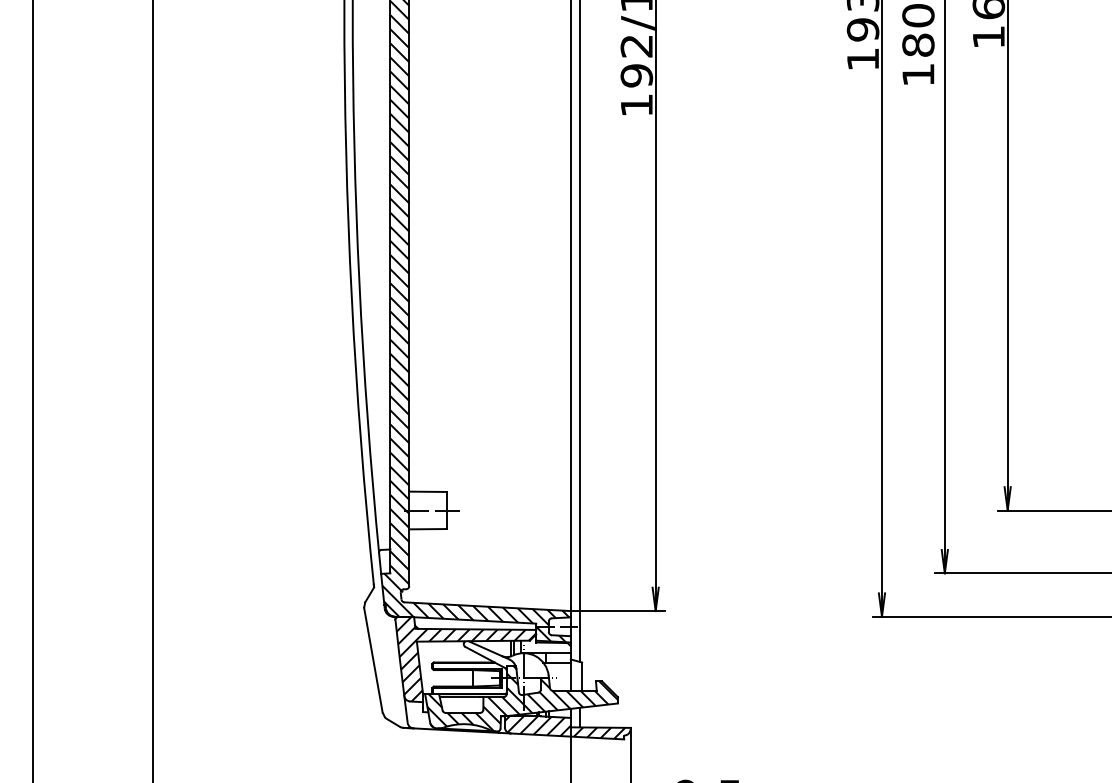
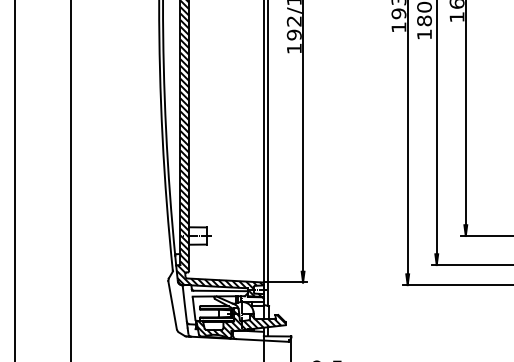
hatch: (464, 658) -> (214, 304), removed
hatch: (563, 727) -> (260, 336), removed

